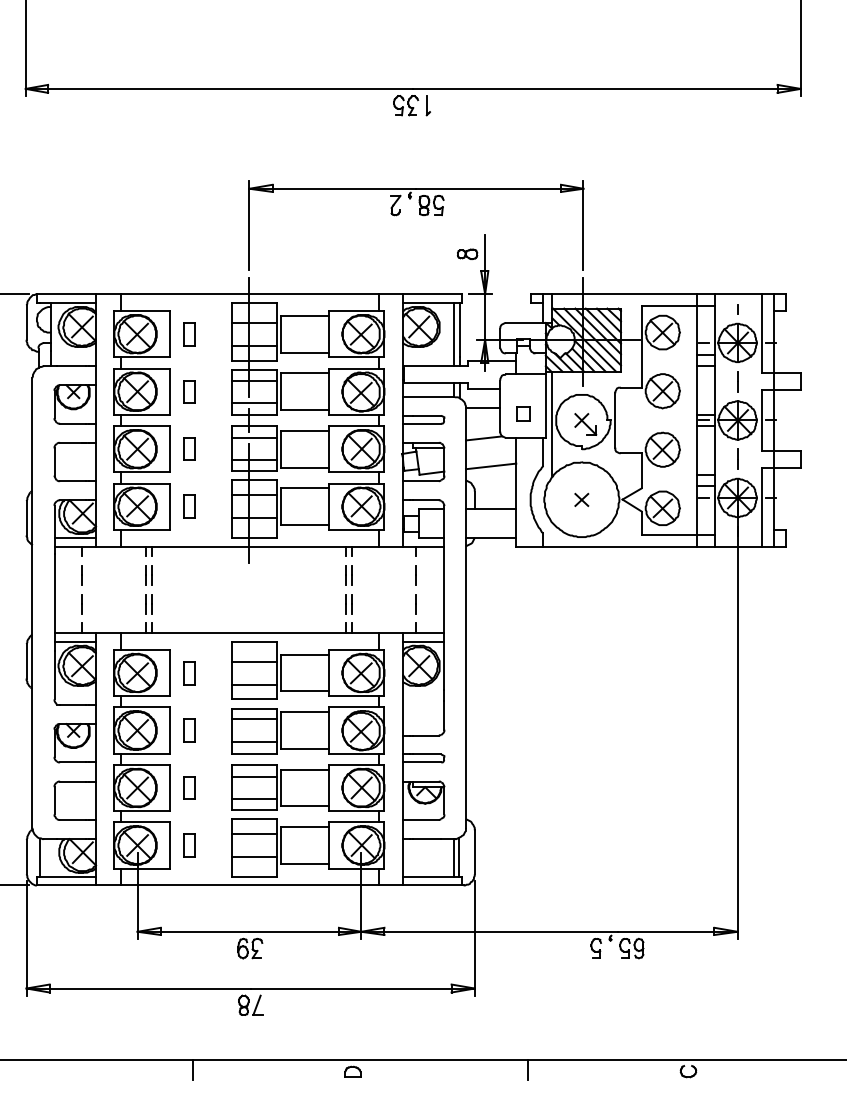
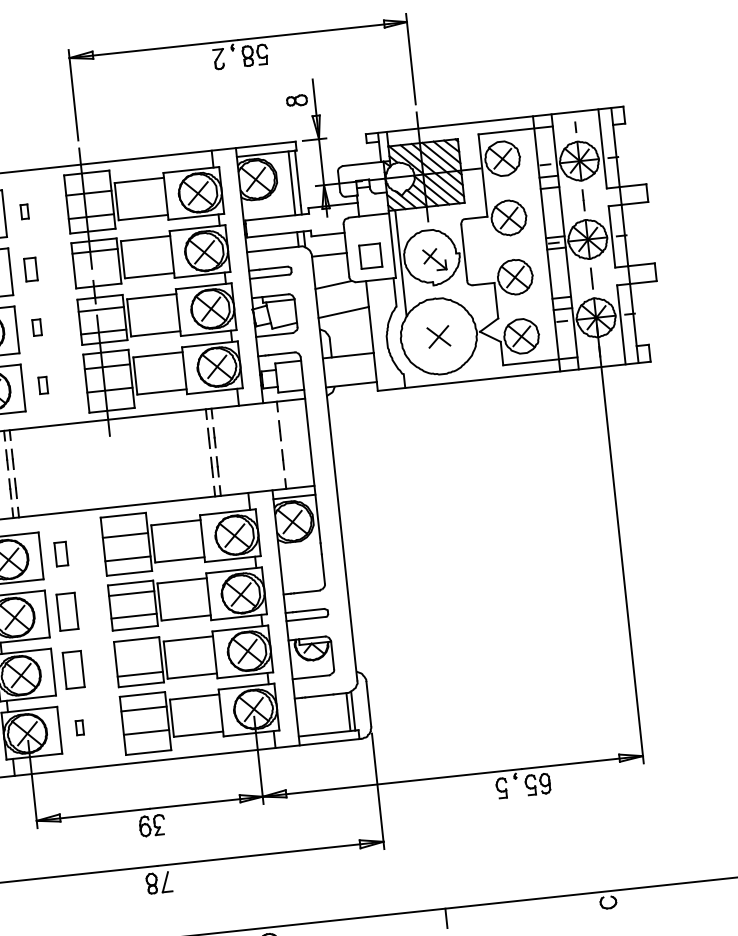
part: (189, 334) -> (24, 211), size x0.6
line: (253, 402) -> (96, 273), removed
part: (523, 413) -> (370, 255), size x1.6
part: (189, 448) -> (37, 326), size x0.7
part: (581, 499) -> (438, 336), size x1.6
part: (189, 506) -> (43, 385), size x0.7
part: (189, 730) -> (67, 611), size x1.6
line: (253, 776) -> (137, 651), removed
part: (189, 787) -> (73, 669), size x1.6
part: (189, 845) -> (79, 728), size x0.6

